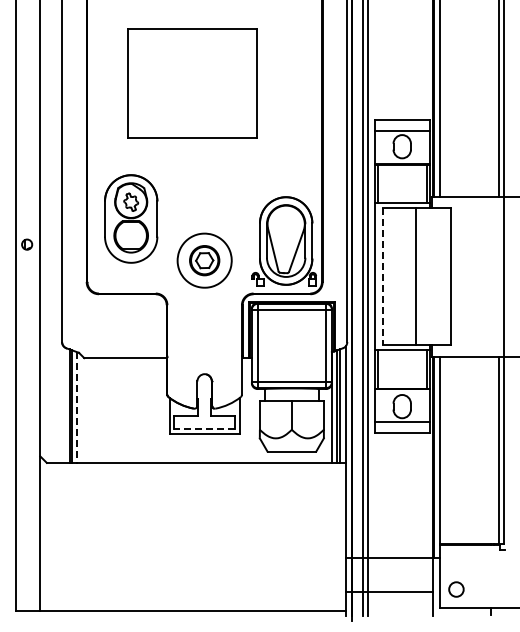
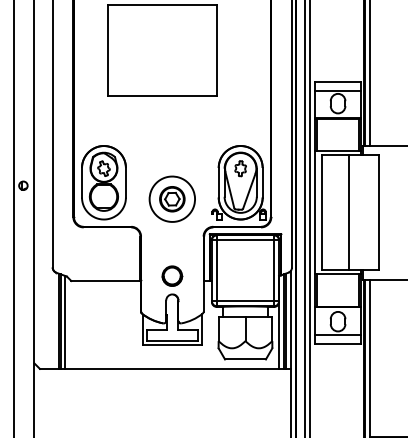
part: (131, 218) -> (104, 182), moved
part: (285, 224) -> (240, 168), added
line: (383, 277) -> (322, 213), dashed -> solid
part: (204, 351) -> (172, 275), added
line: (77, 408) -> (65, 323), dashed -> solid
line: (204, 429) -> (172, 340), dashed -> solid

